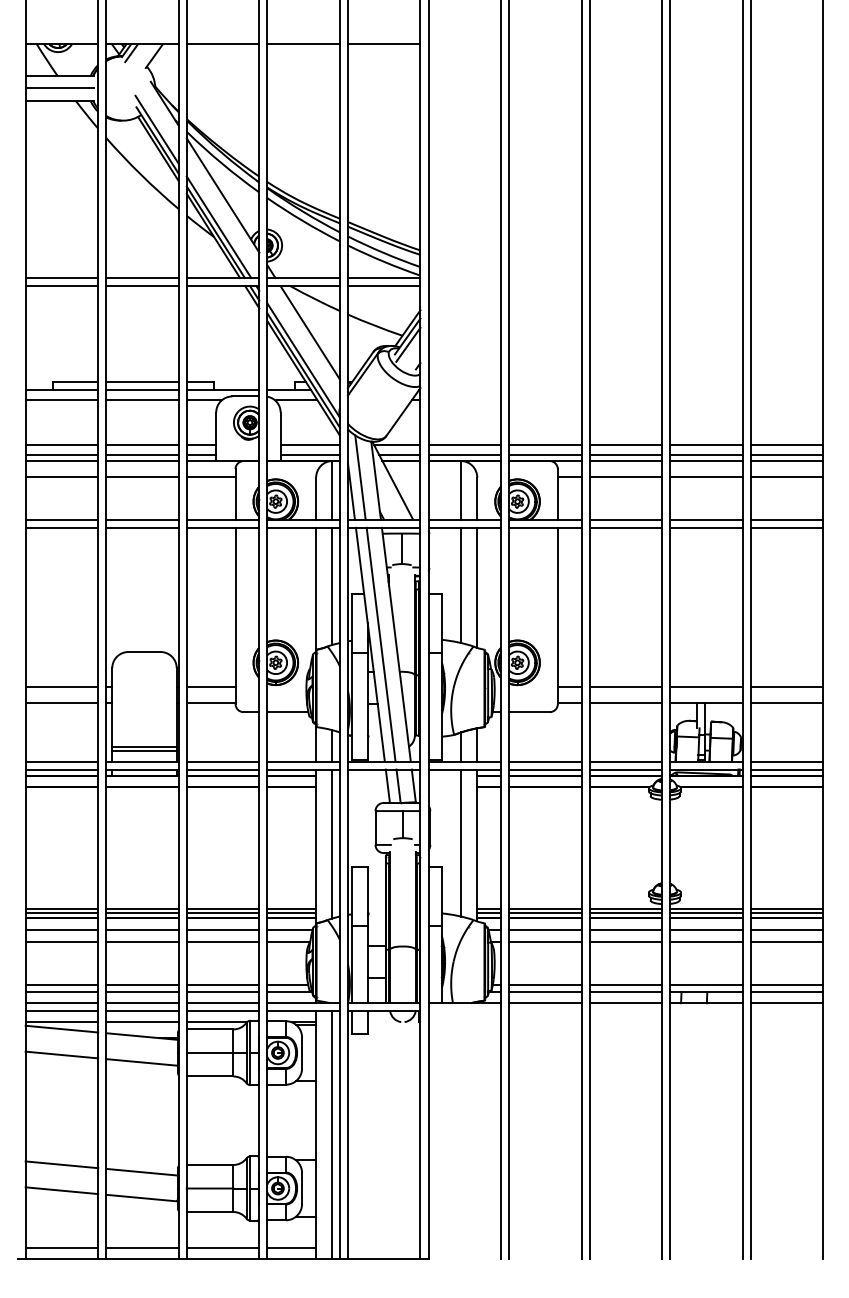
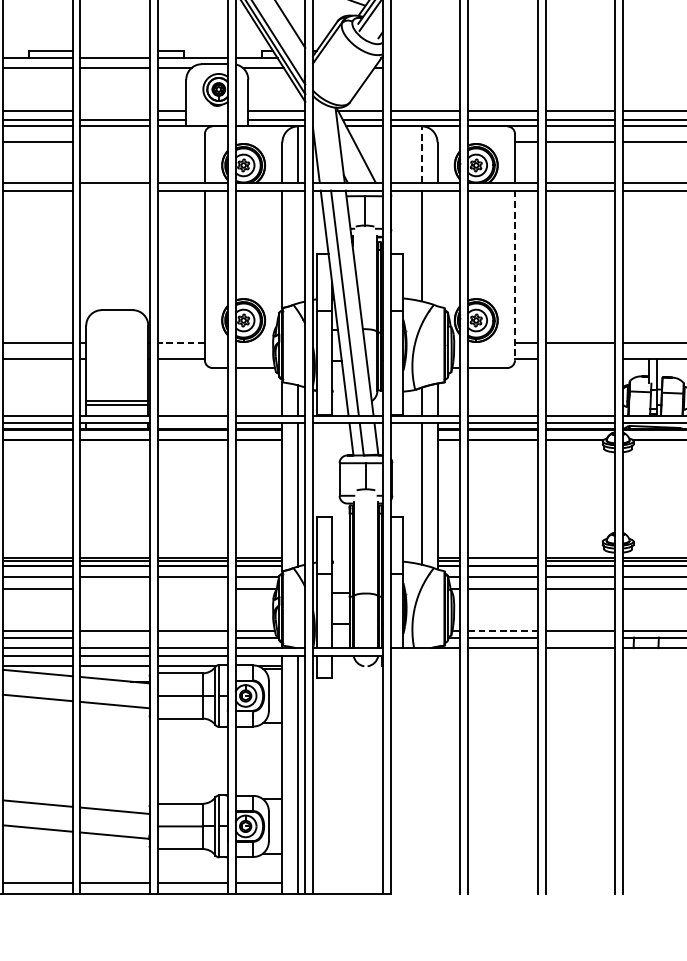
line: (142, 382) -> (115, 50), removed
line: (142, 445) -> (115, 111), removed
line: (142, 477) -> (115, 142), removed
line: (210, 477) -> (180, 142), removed
line: (360, 477) -> (325, 142), removed
line: (461, 489) -> (422, 153), solid -> dashed
line: (142, 527) -> (115, 190), removed
line: (332, 586) -> (298, 247), removed
line: (477, 587) -> (437, 248), removed
line: (557, 616) -> (514, 275), solid -> dashed
line: (210, 686) -> (180, 343), solid -> dashed
line: (625, 702) -> (580, 358), removed
line: (222, 769) -> (192, 423), removed
line: (545, 913) -> (503, 561), removed
line: (142, 941) -> (115, 588), removed
line: (222, 941) -> (192, 588), removed
line: (545, 985) -> (503, 631), solid -> dashed
line: (142, 992) -> (115, 637), removed
line: (222, 992) -> (192, 637), removed
line: (625, 992) -> (580, 637), removed

